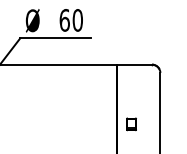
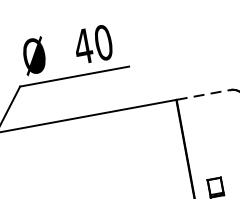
text: (64, 20) -> (83, 46), 60 -> 40
line: (135, 64) -> (204, 94), solid -> dashed

